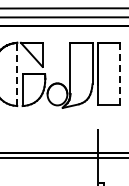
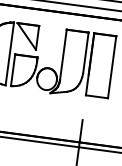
line: (120, 73) -> (112, 66), dashed -> solid
line: (17, 74) -> (10, 54), dashed -> solid

